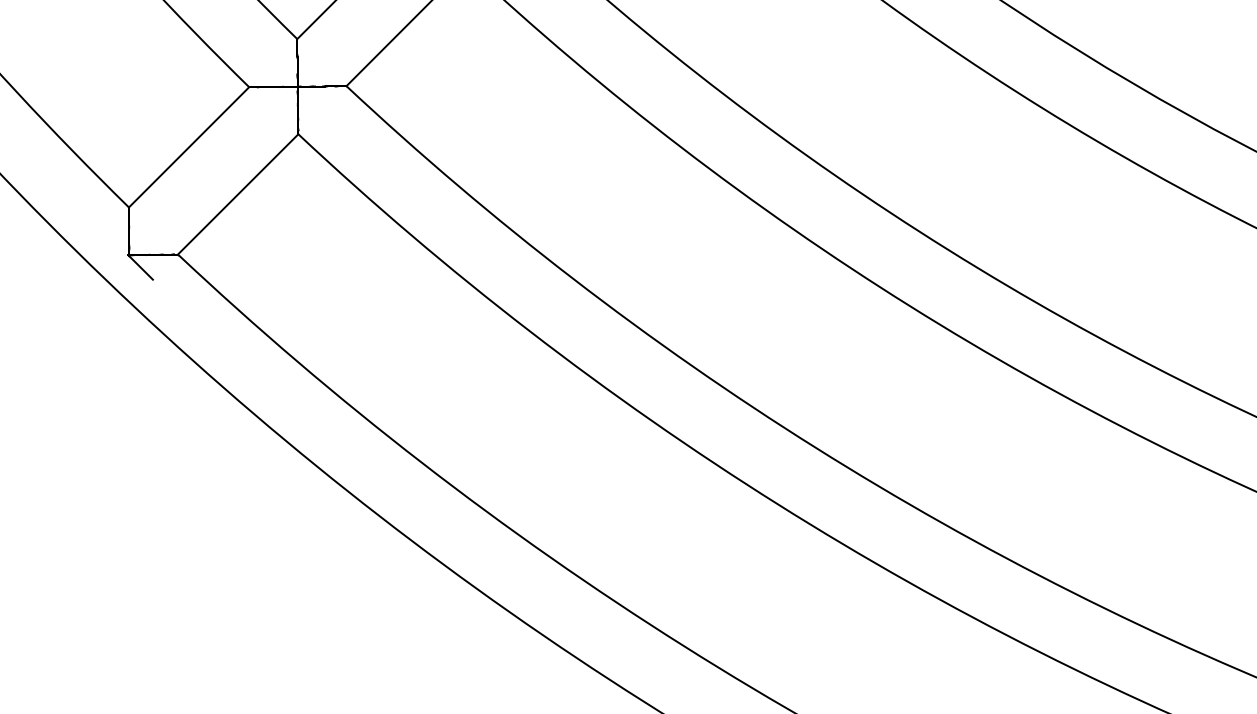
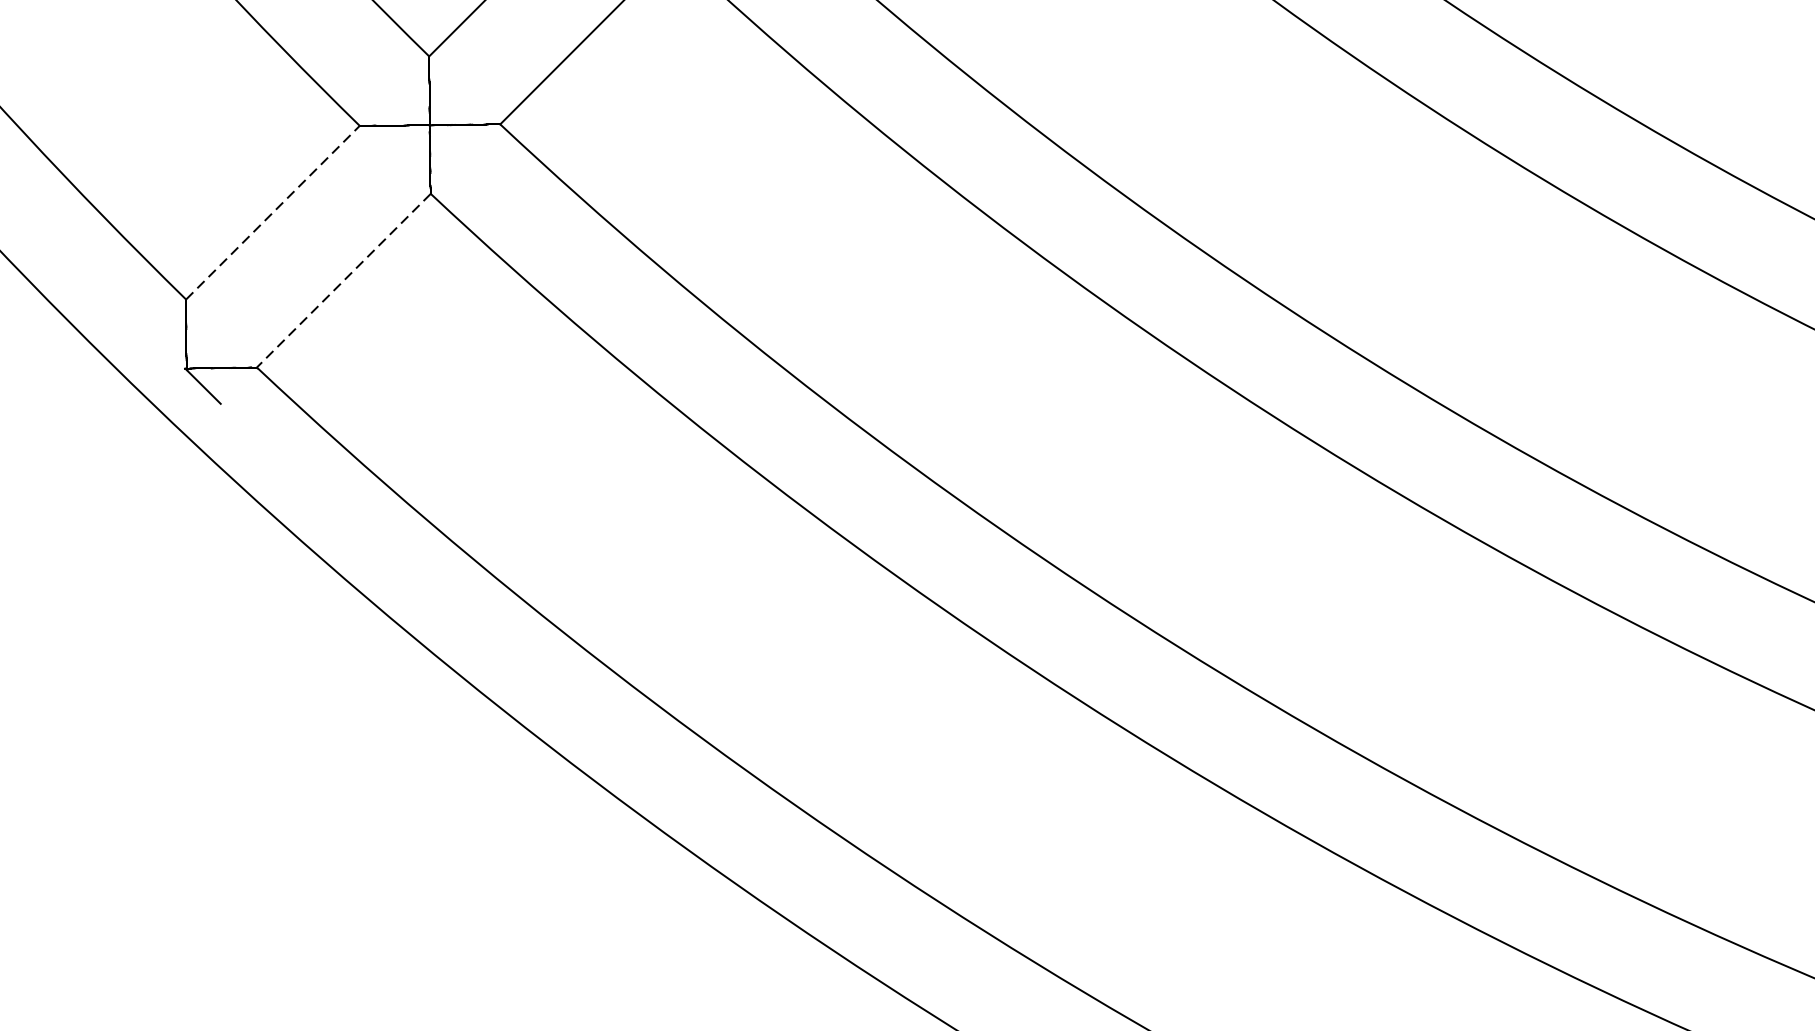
line: (189, 146) -> (273, 211), solid -> dashed
line: (237, 194) -> (342, 280), solid -> dashed

